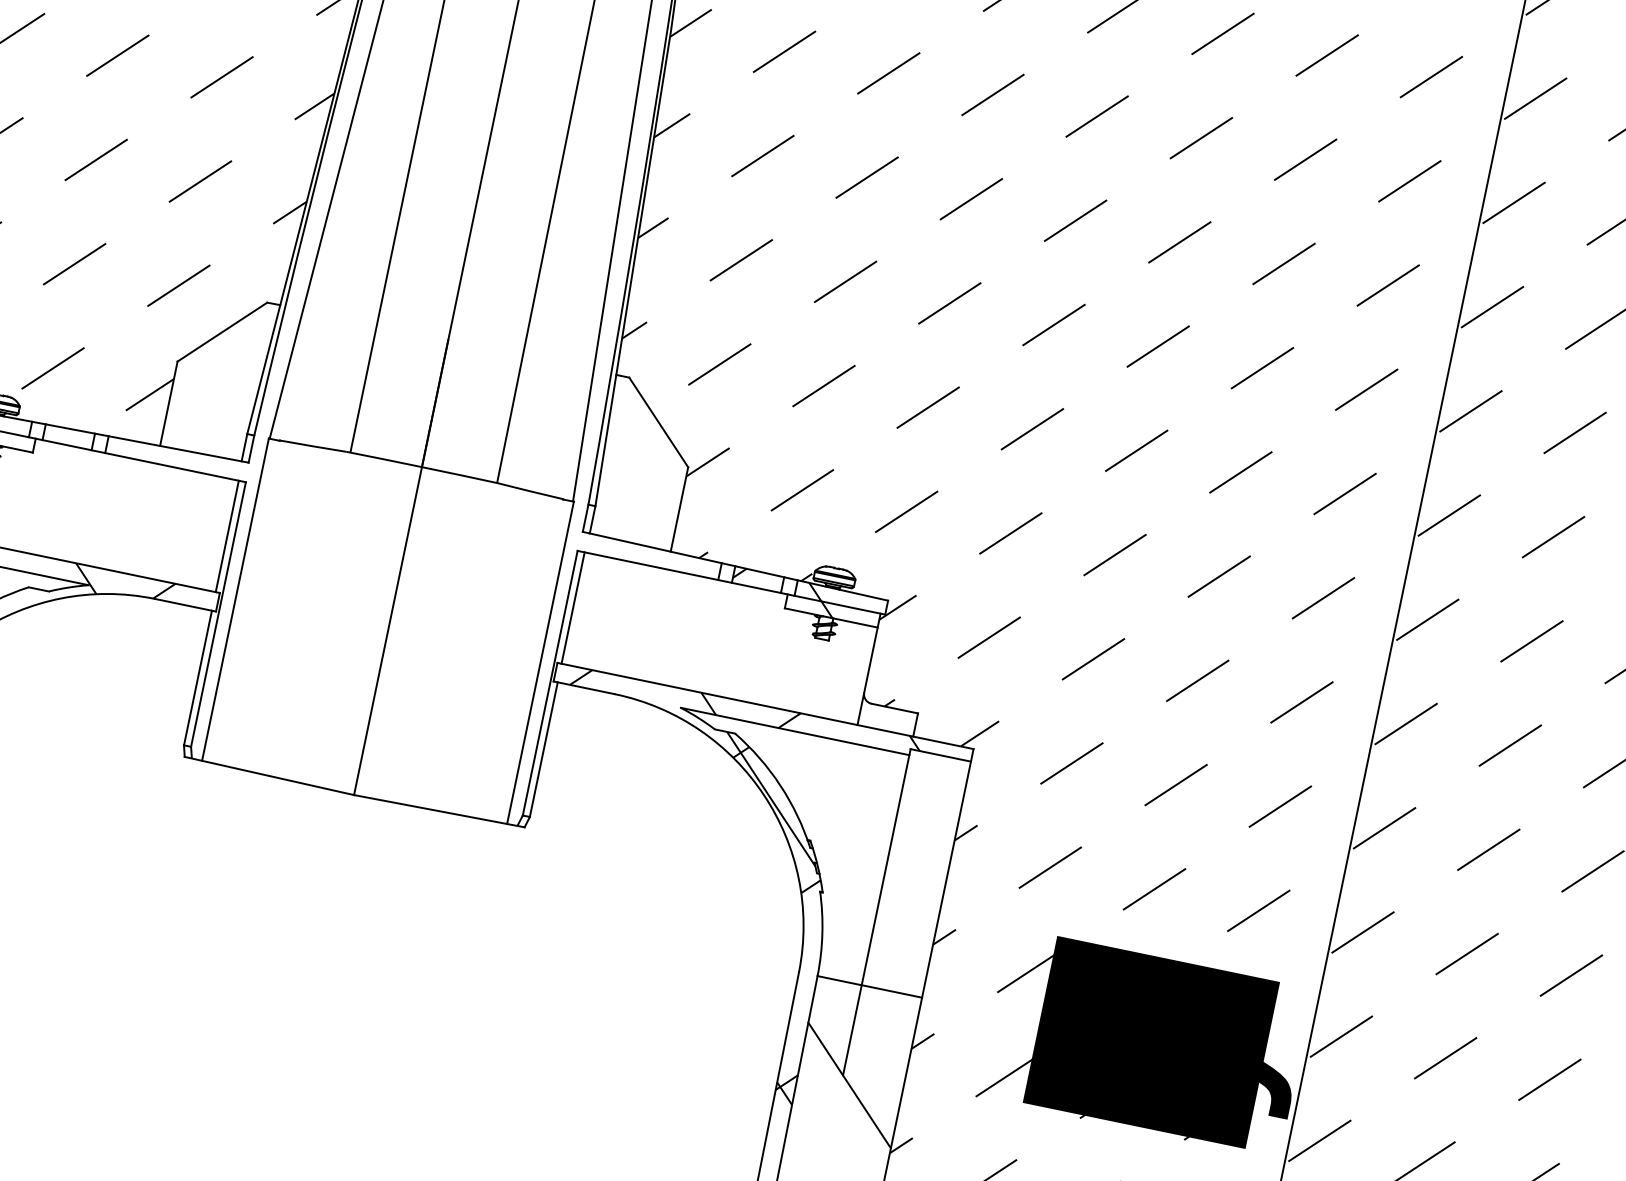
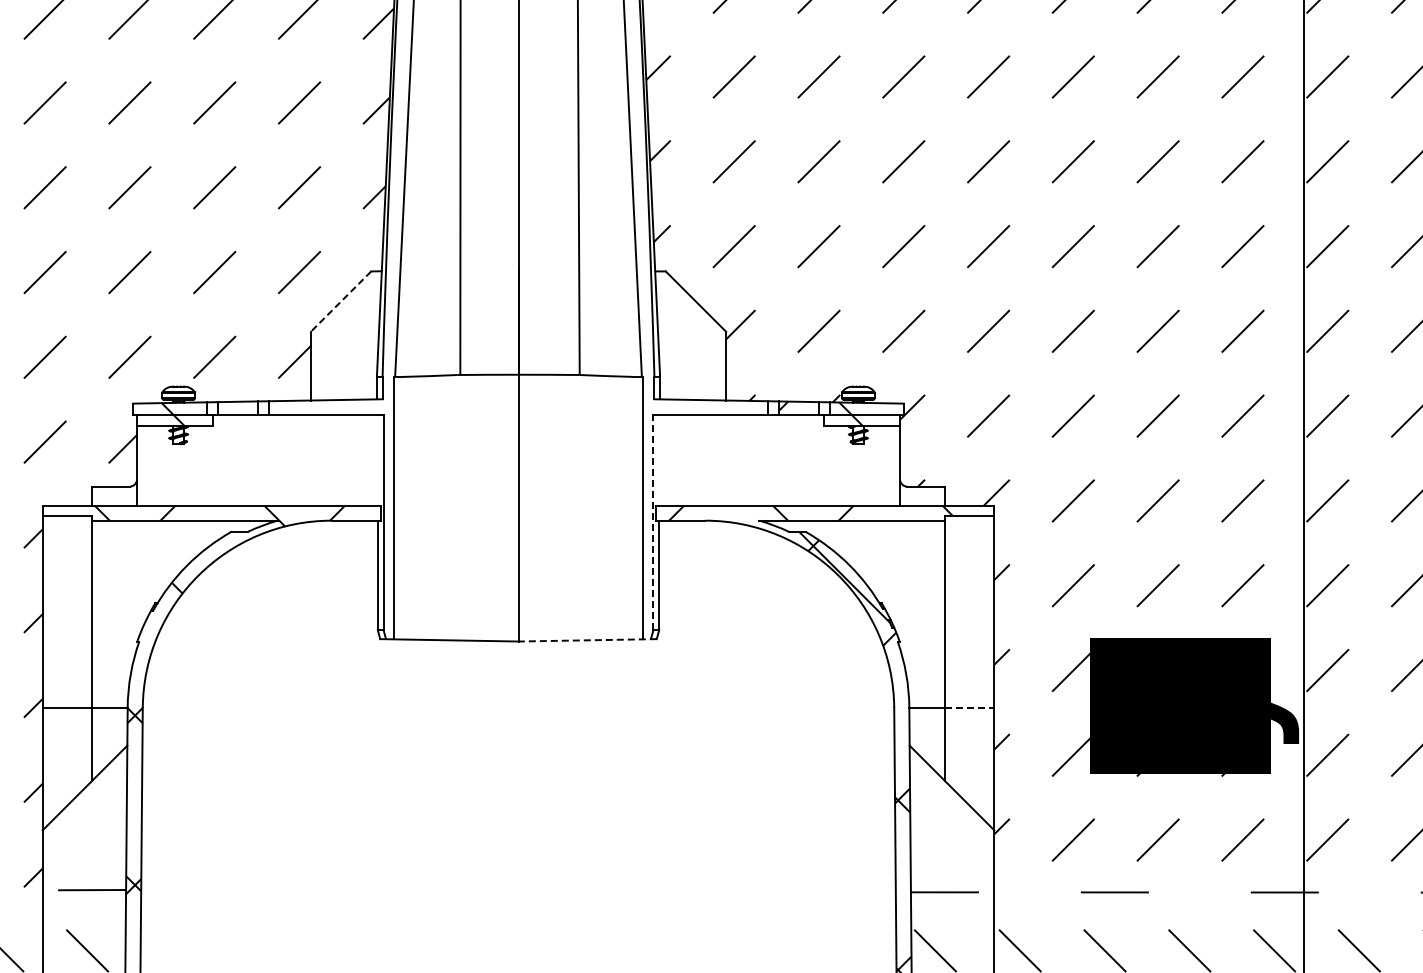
line: (223, 332) -> (341, 301), solid -> dashed
line: (227, 535) -> (377, 459), removed
line: (573, 607) -> (659, 459), removed
line: (550, 683) -> (653, 522), solid -> dashed
line: (439, 811) -> (587, 640), solid -> dashed
line: (891, 990) -> (969, 707), solid -> dashed

